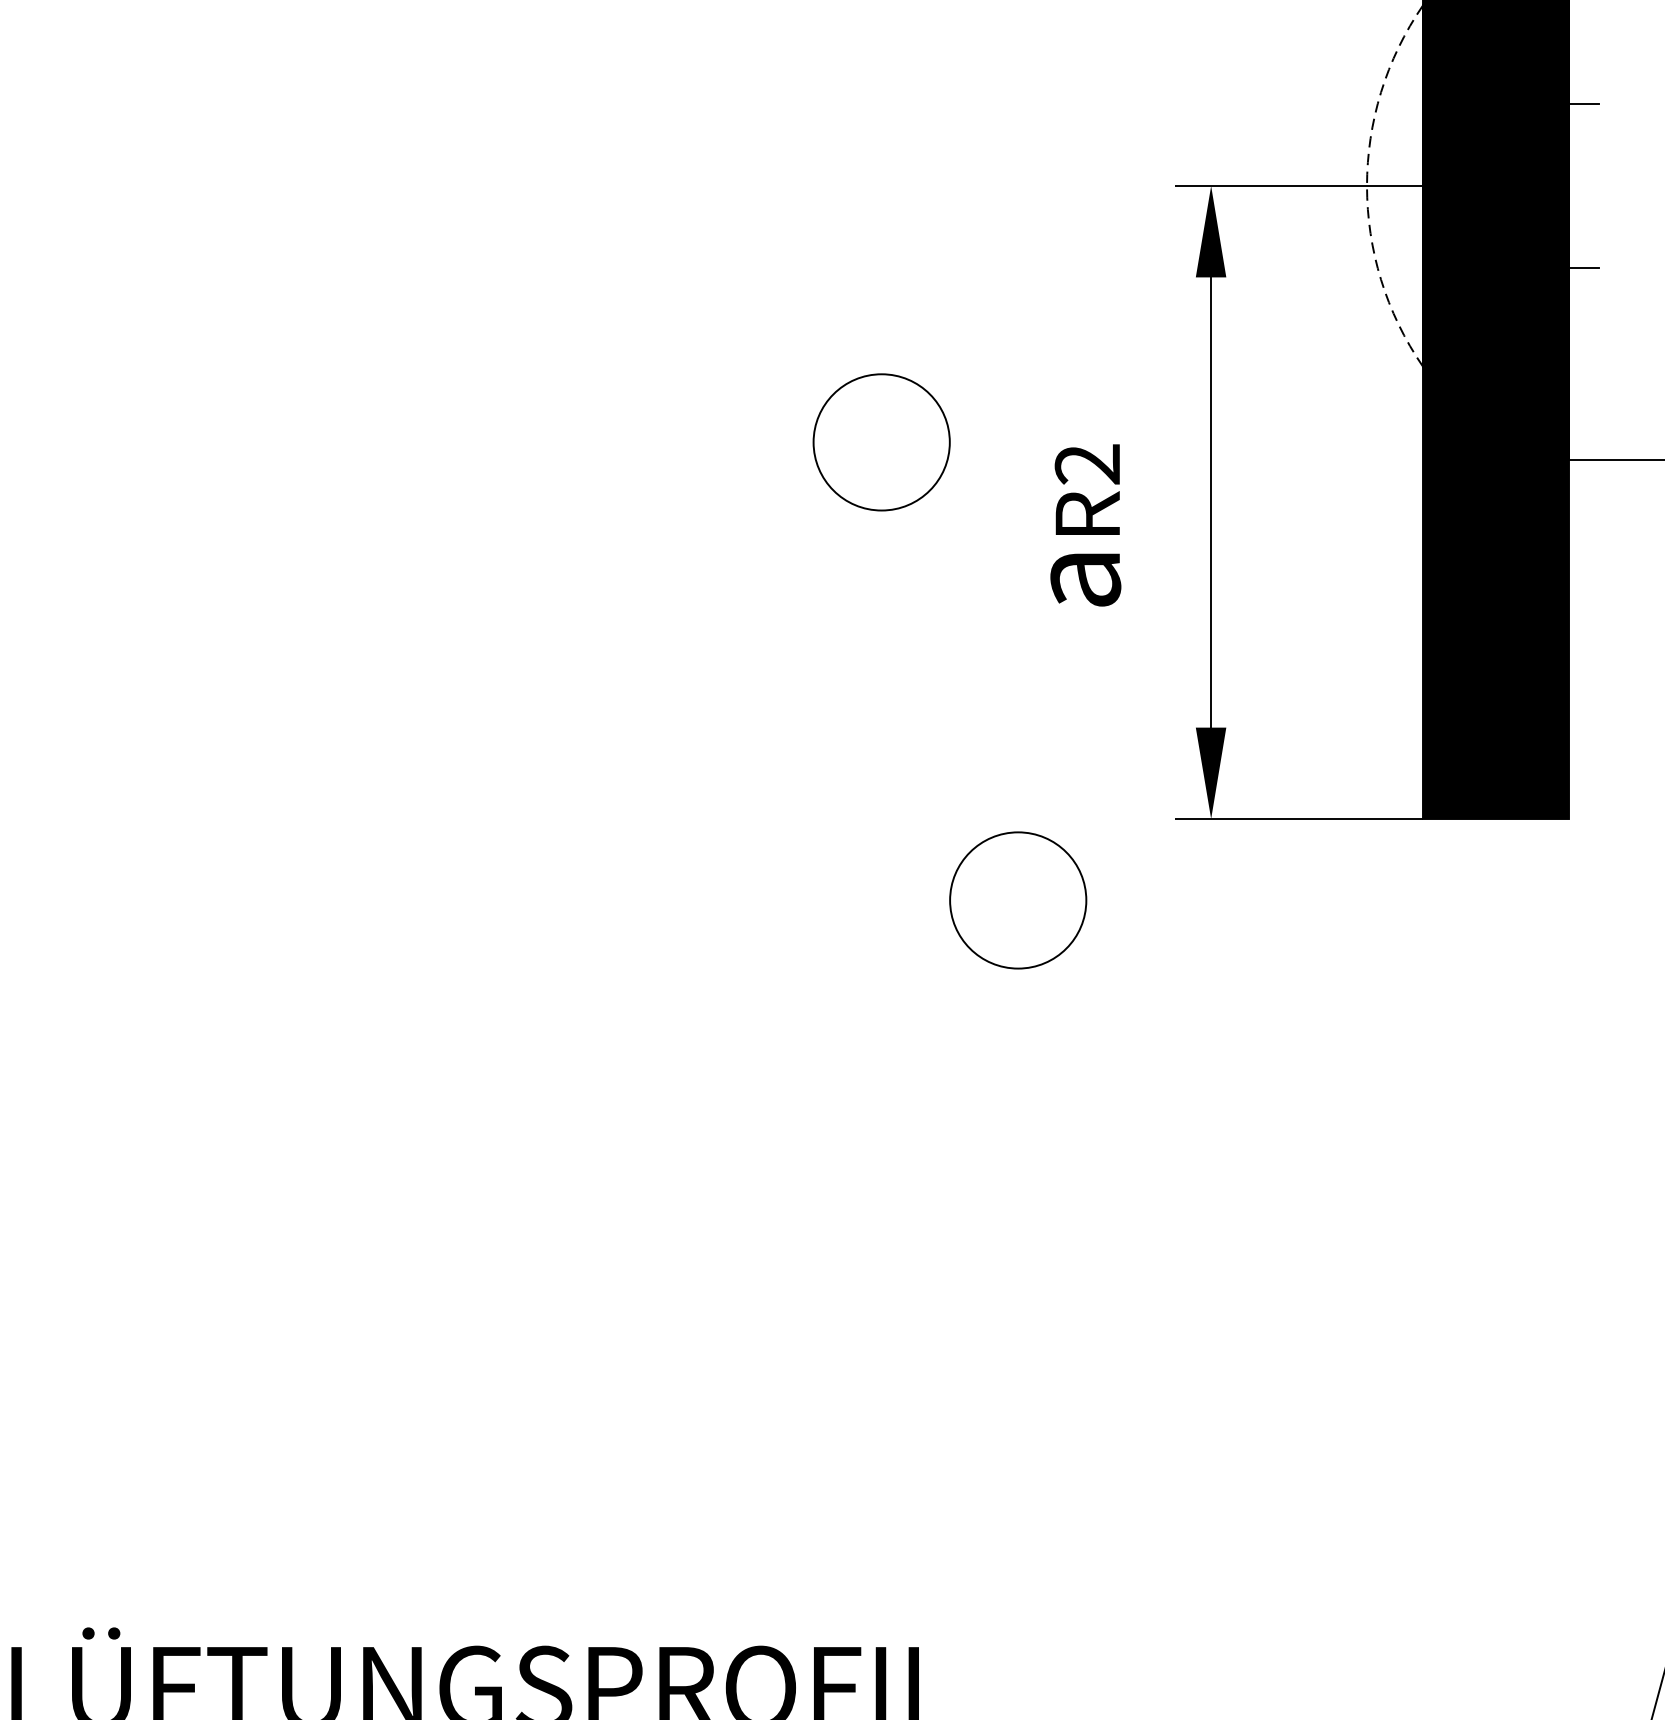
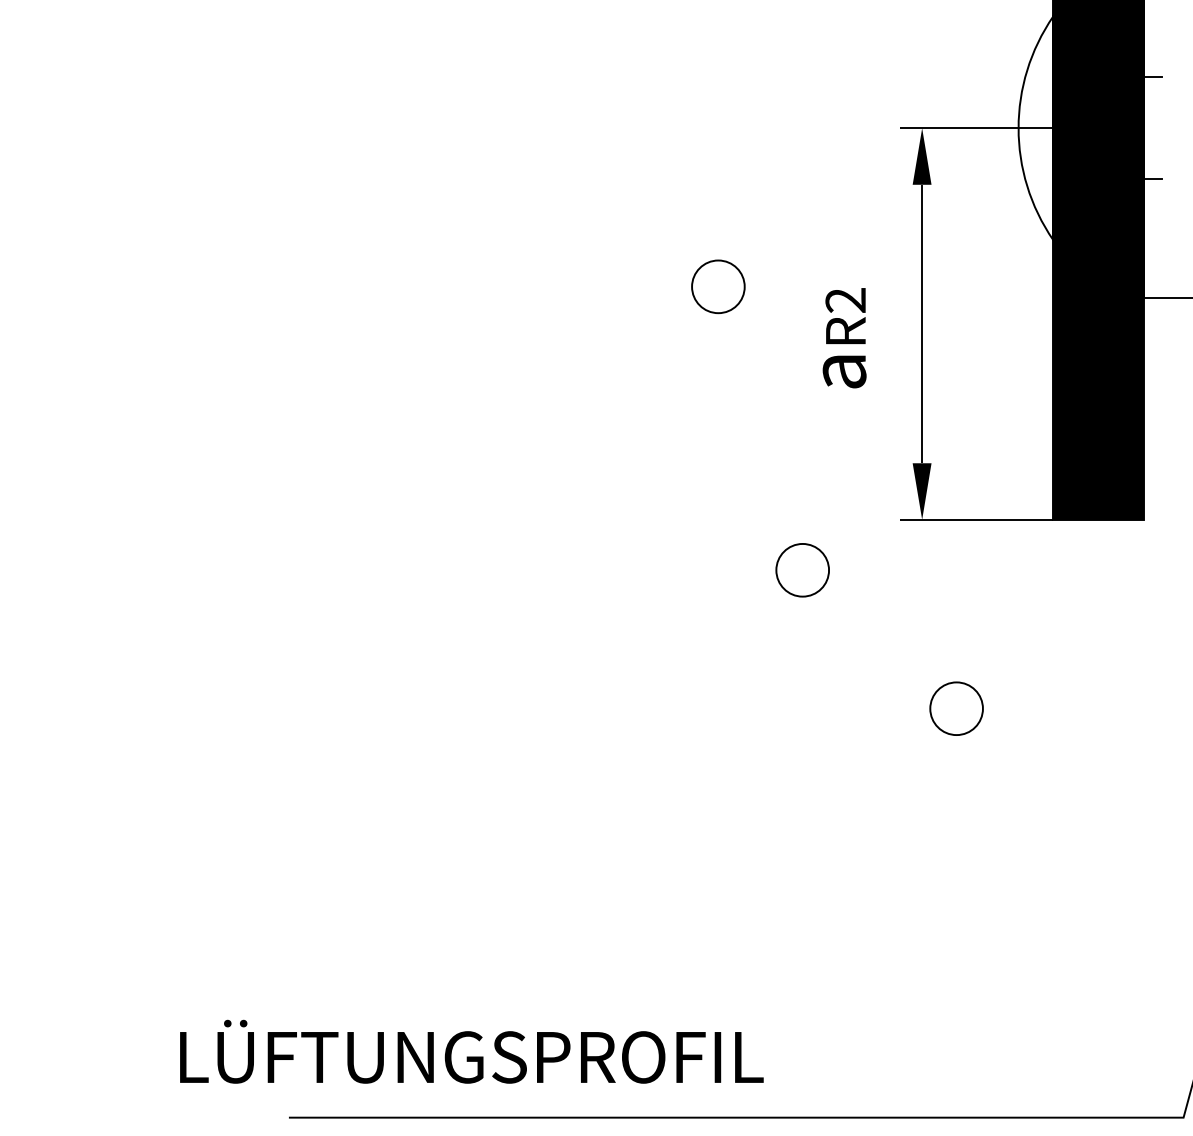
arc: (1366, 186) -> (1018, 128), dashed -> solid
circle: (881, 441) -> (718, 286), size x0.62
circle: (1017, 900) -> (802, 570), size x0.62
circle: (1266, 1124) -> (956, 708), added

